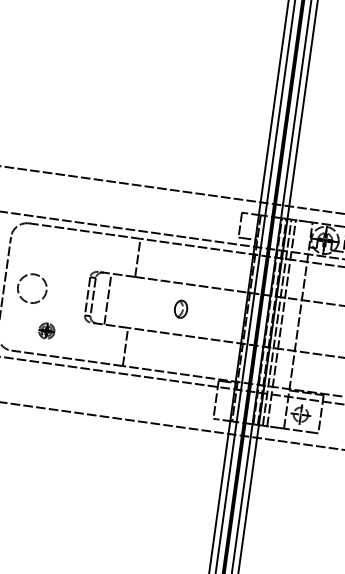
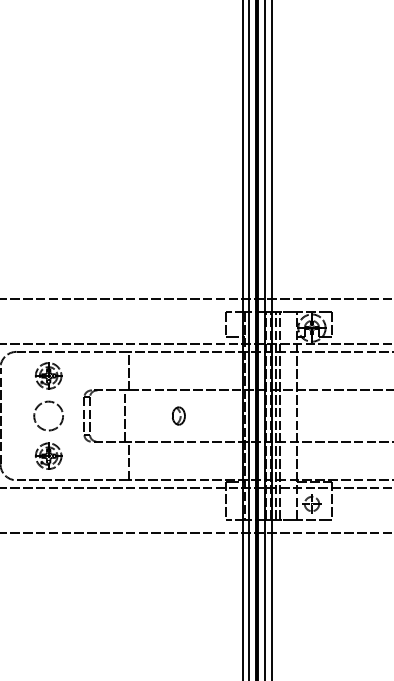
part: (57, 251) -> (48, 375), added
circle: (32, 288) -> (48, 415), moved
line: (107, 298) -> (124, 415), moved
part: (46, 330) -> (48, 455), size x1.67

